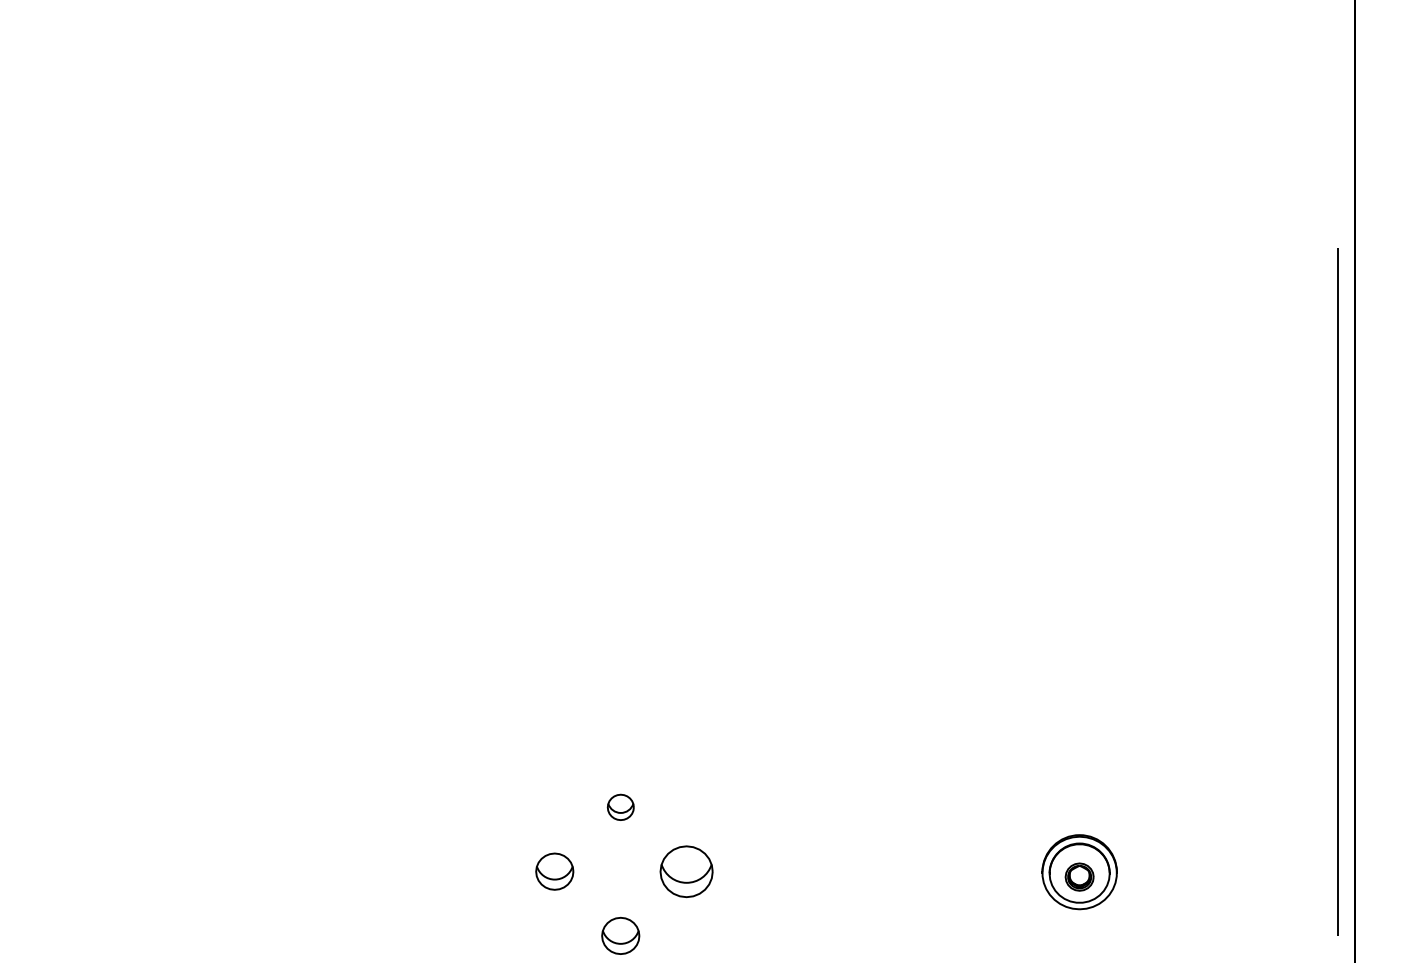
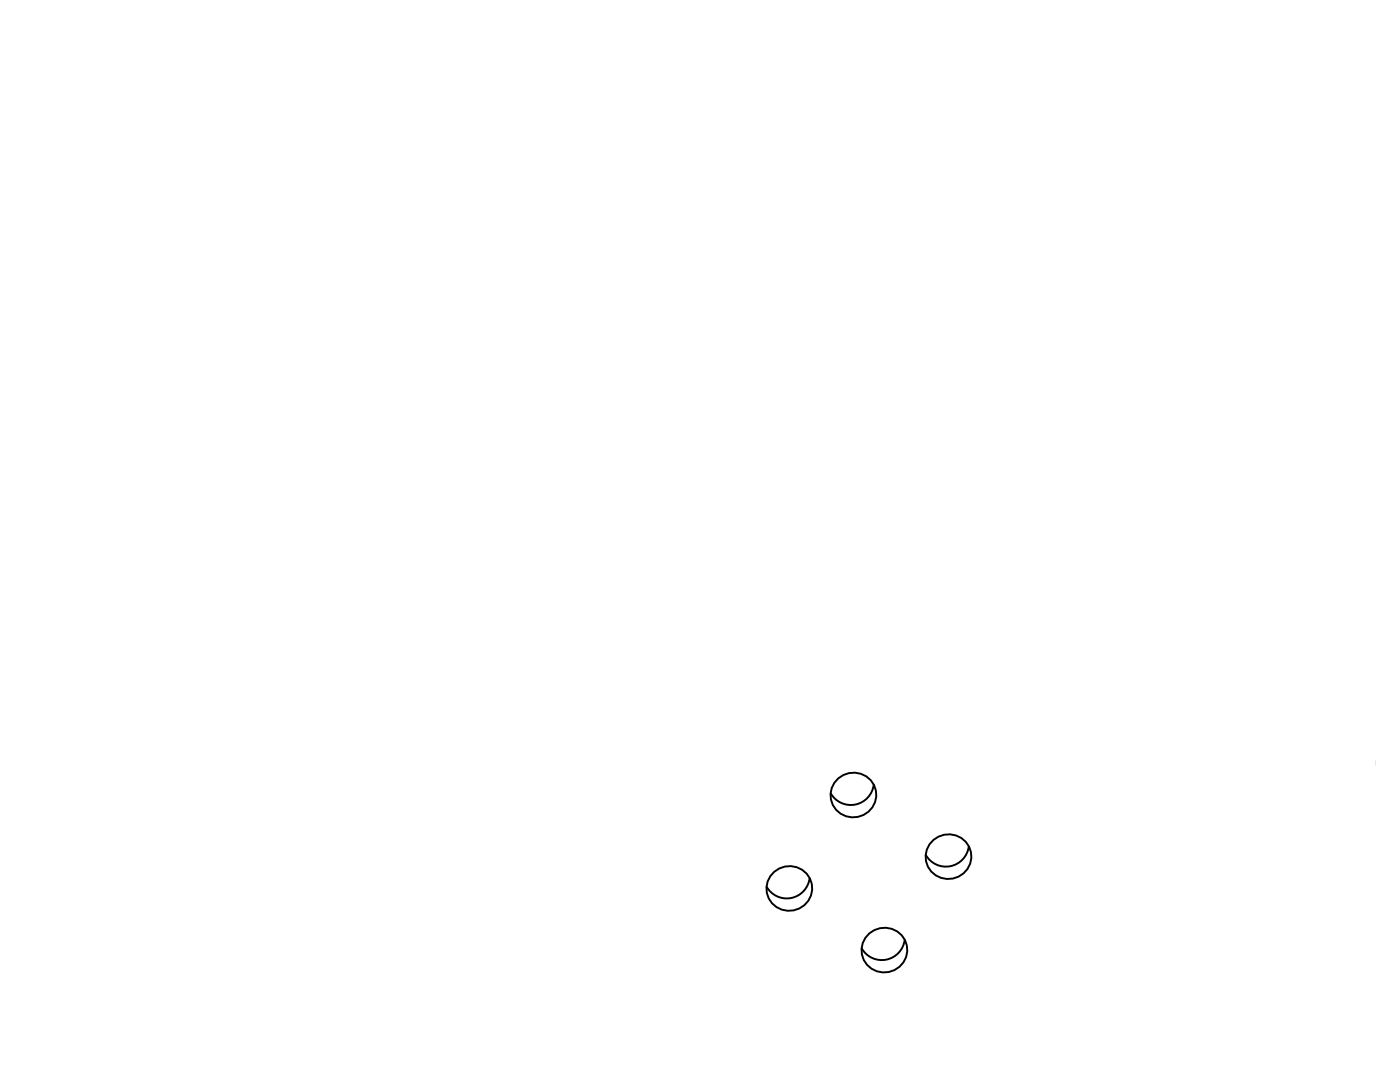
part: (620, 807) -> (853, 795), size x1.43
part: (686, 871) -> (948, 856), size x0.71

